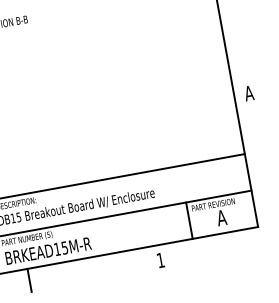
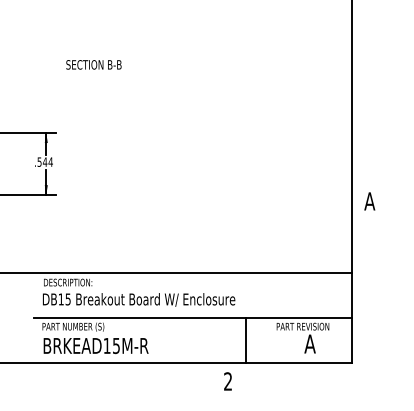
line: (188, 220) -> (245, 339), moved
text: (160, 260) -> (227, 381), 1 -> 2
line: (29, 279) -> (67, 376), removed

